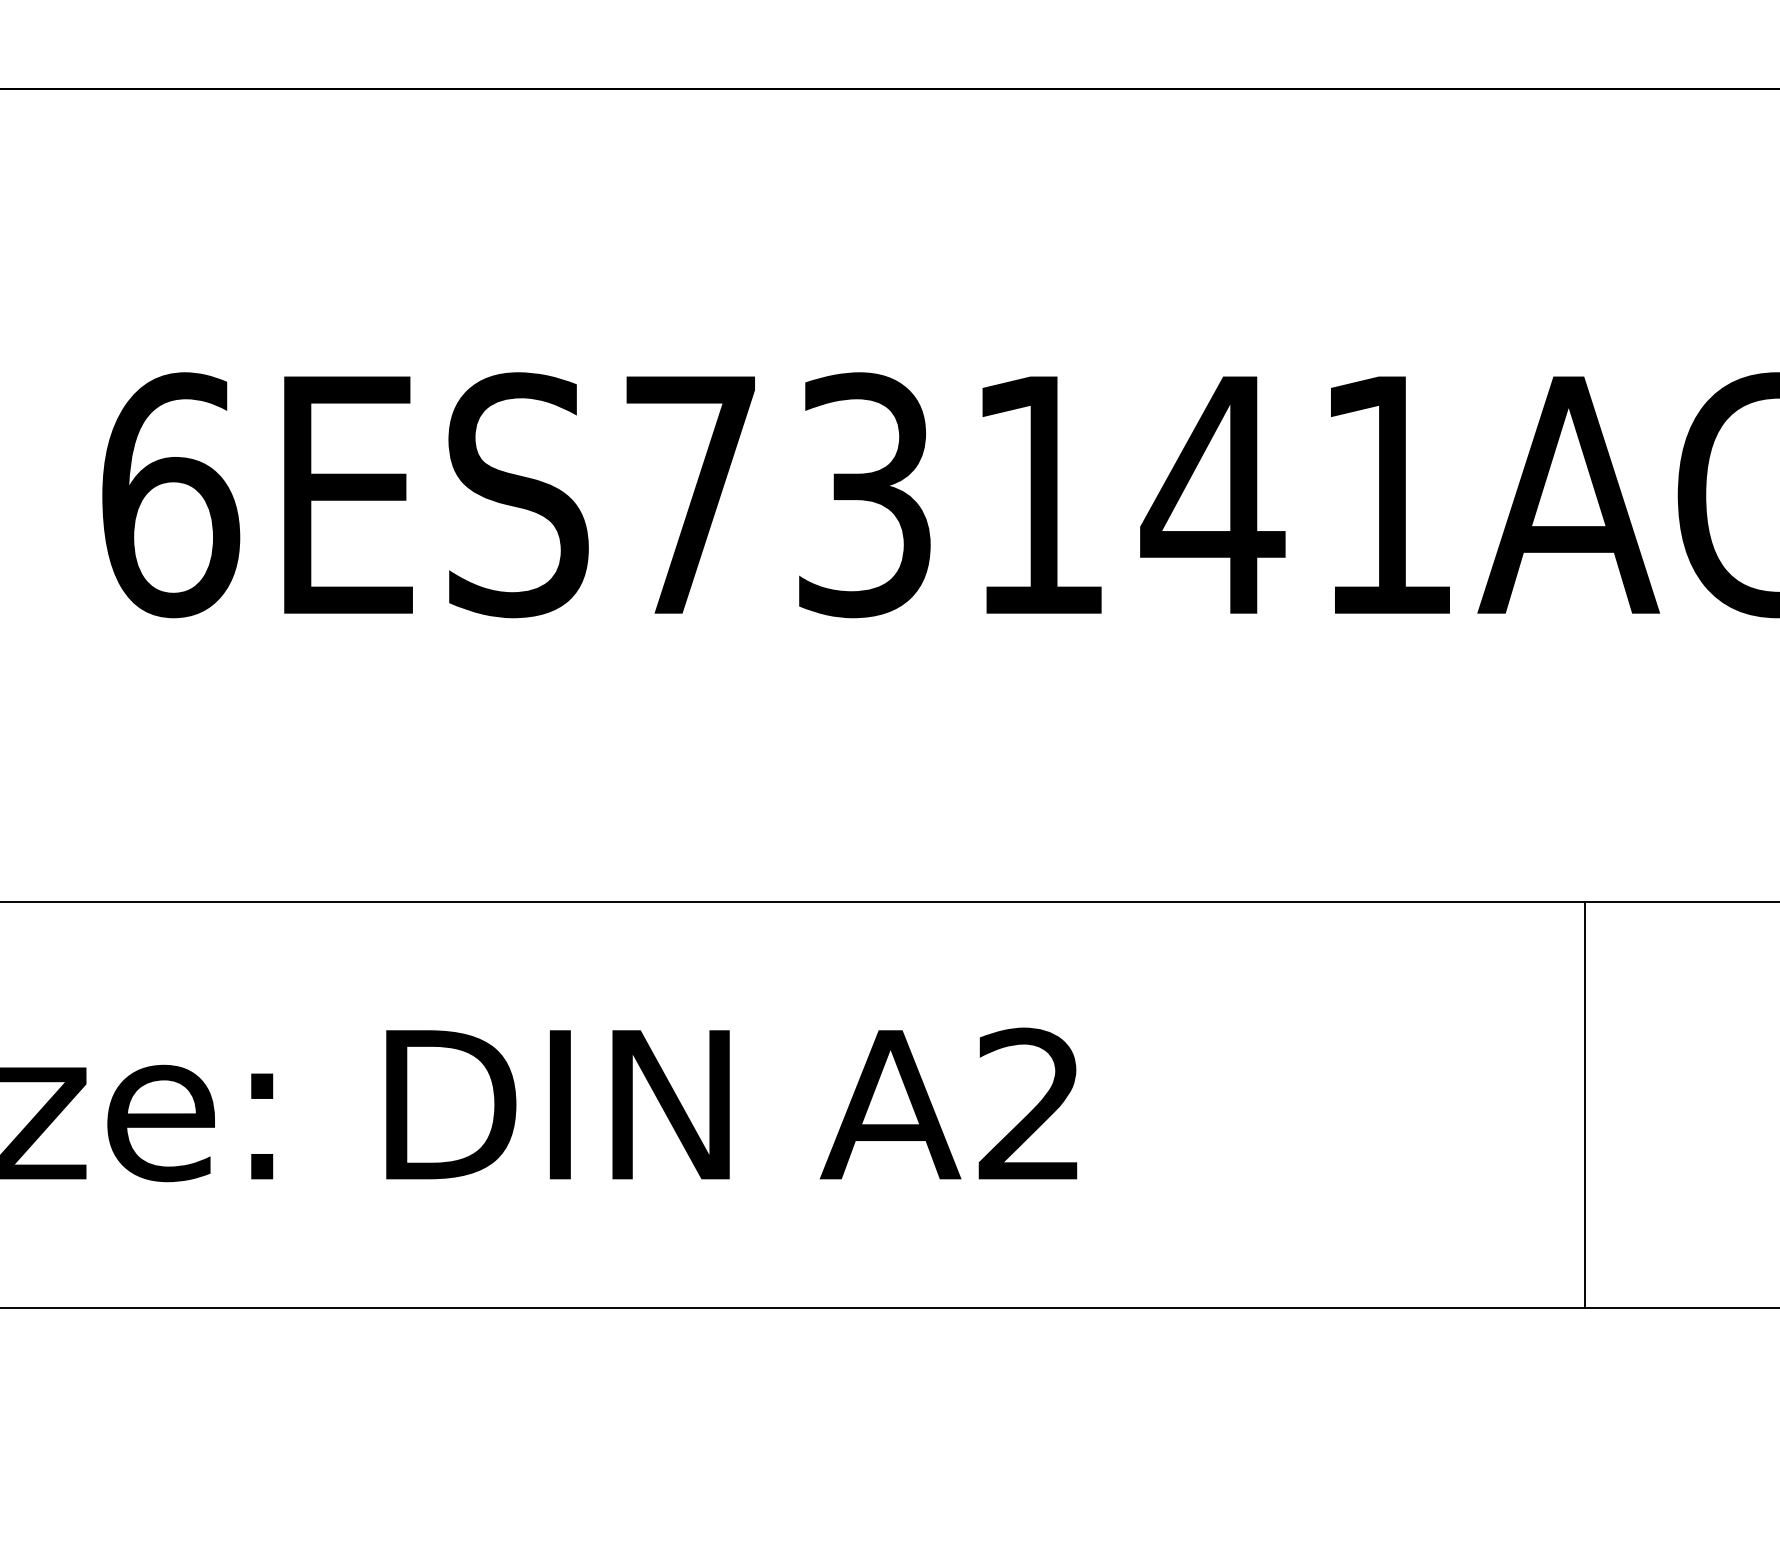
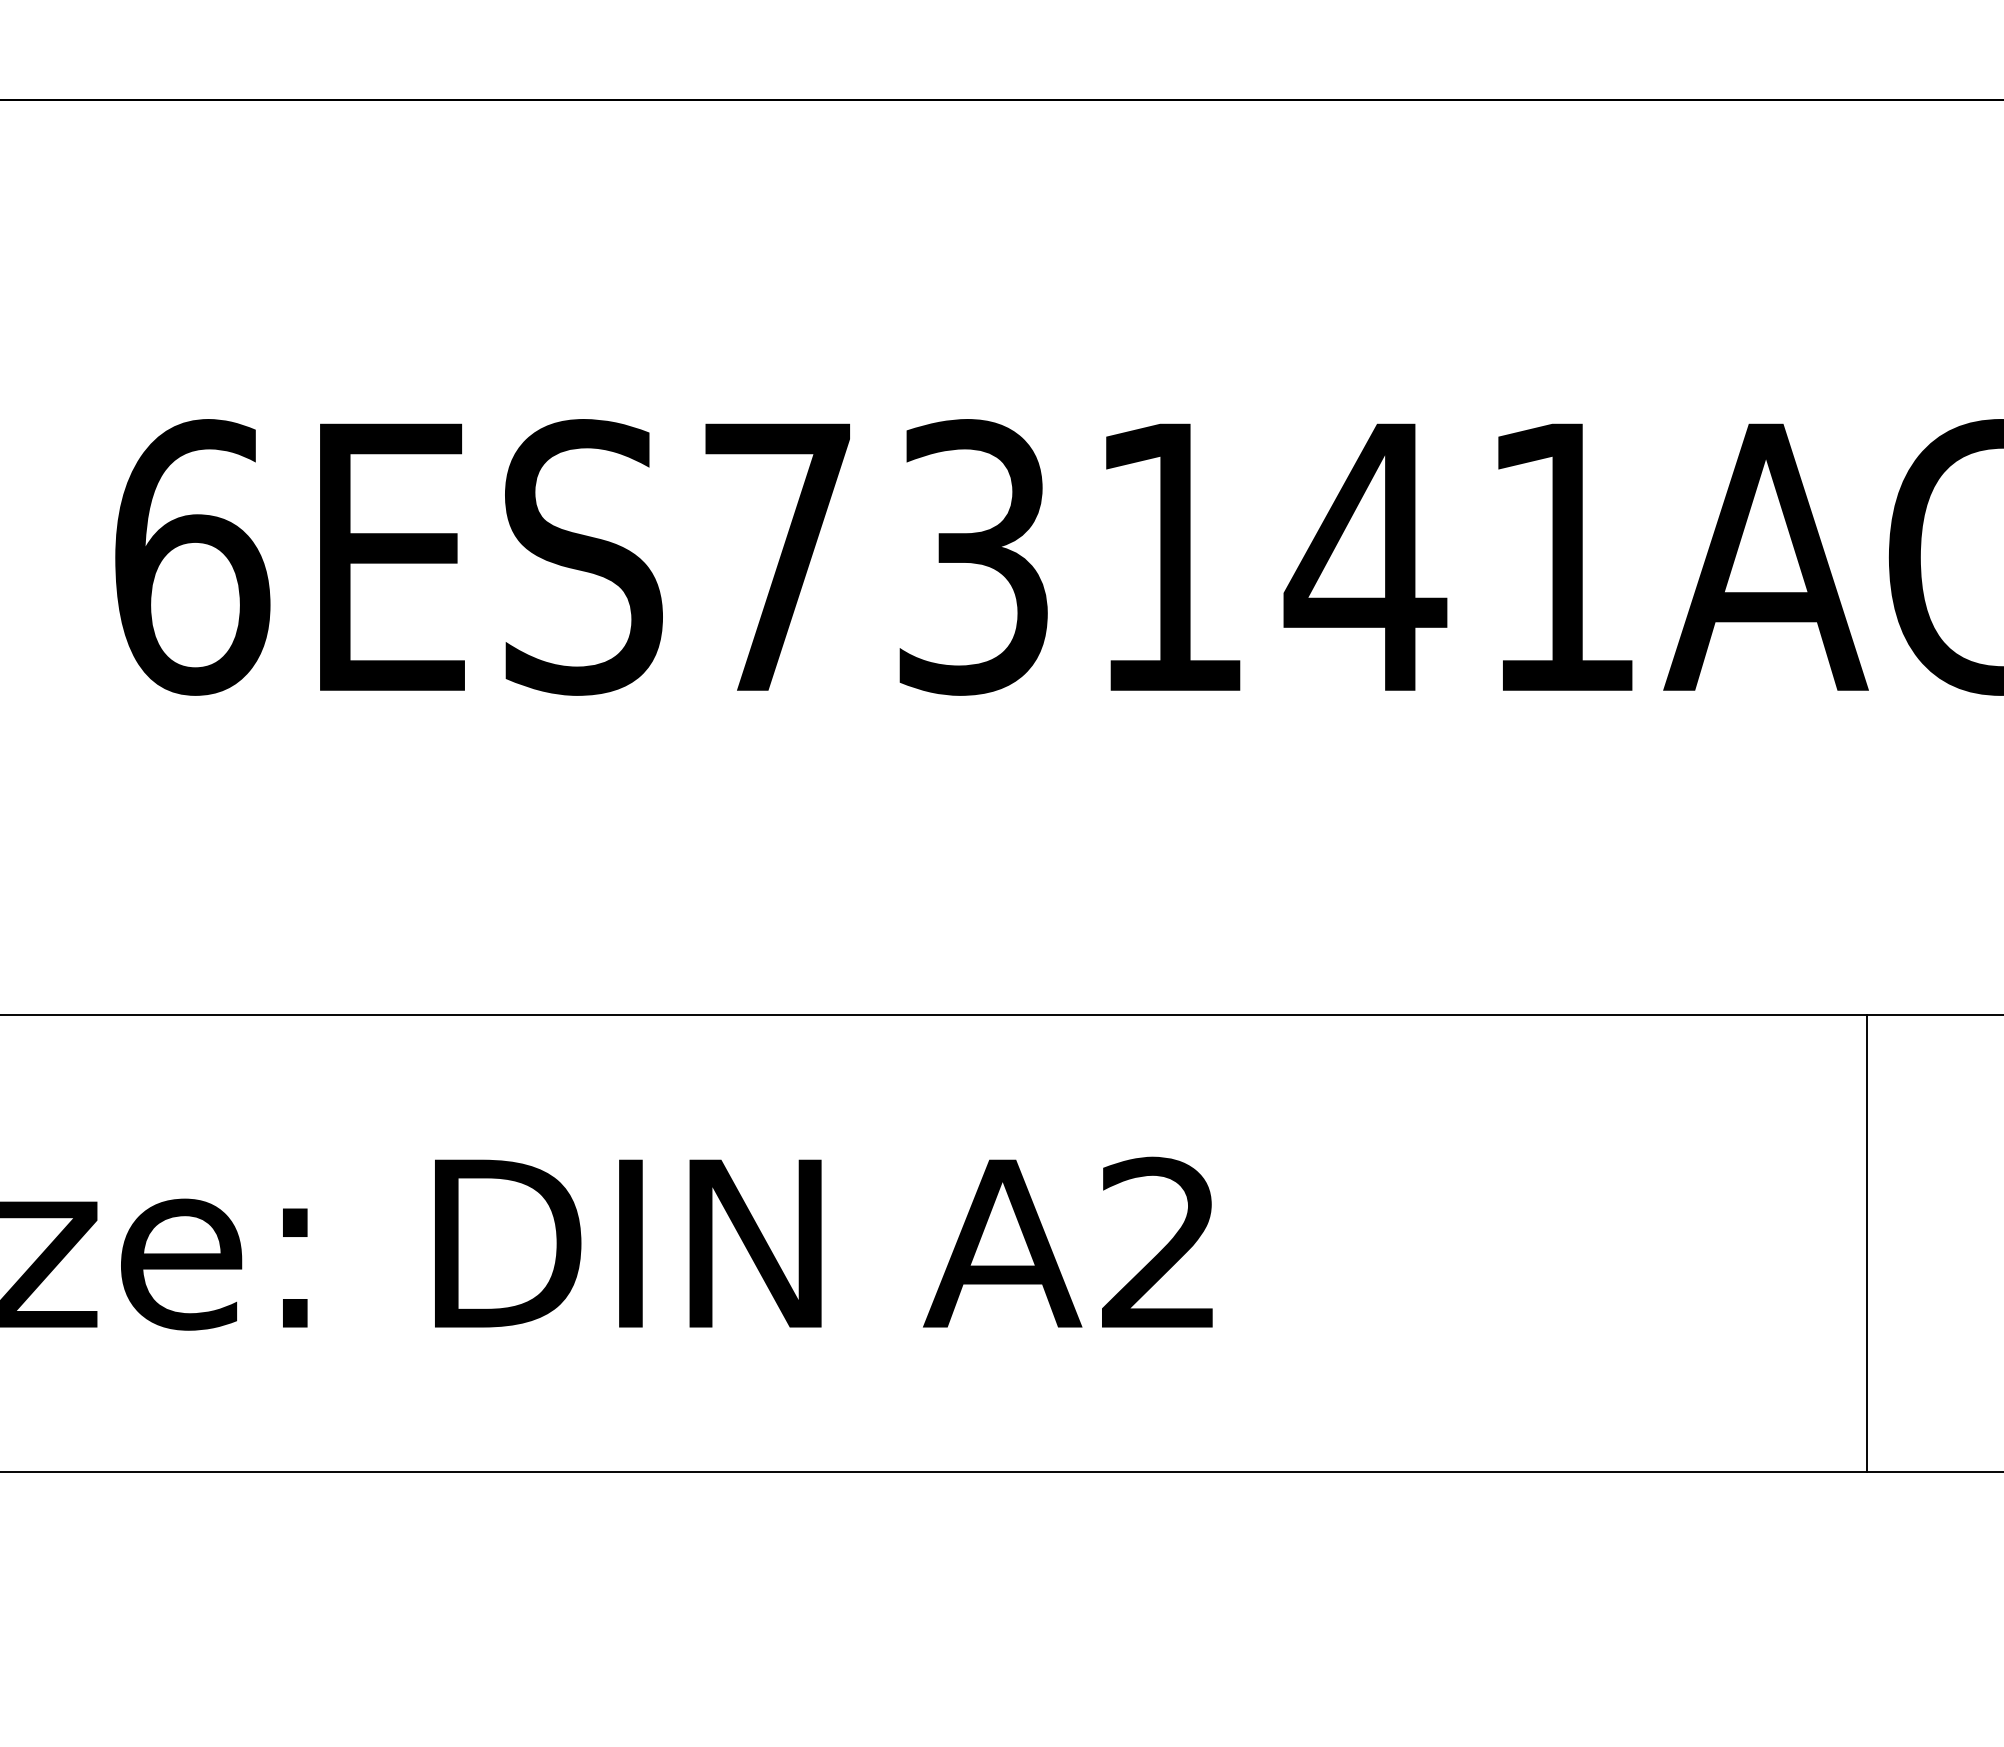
line: (1585, 1104) -> (1866, 1243), moved

